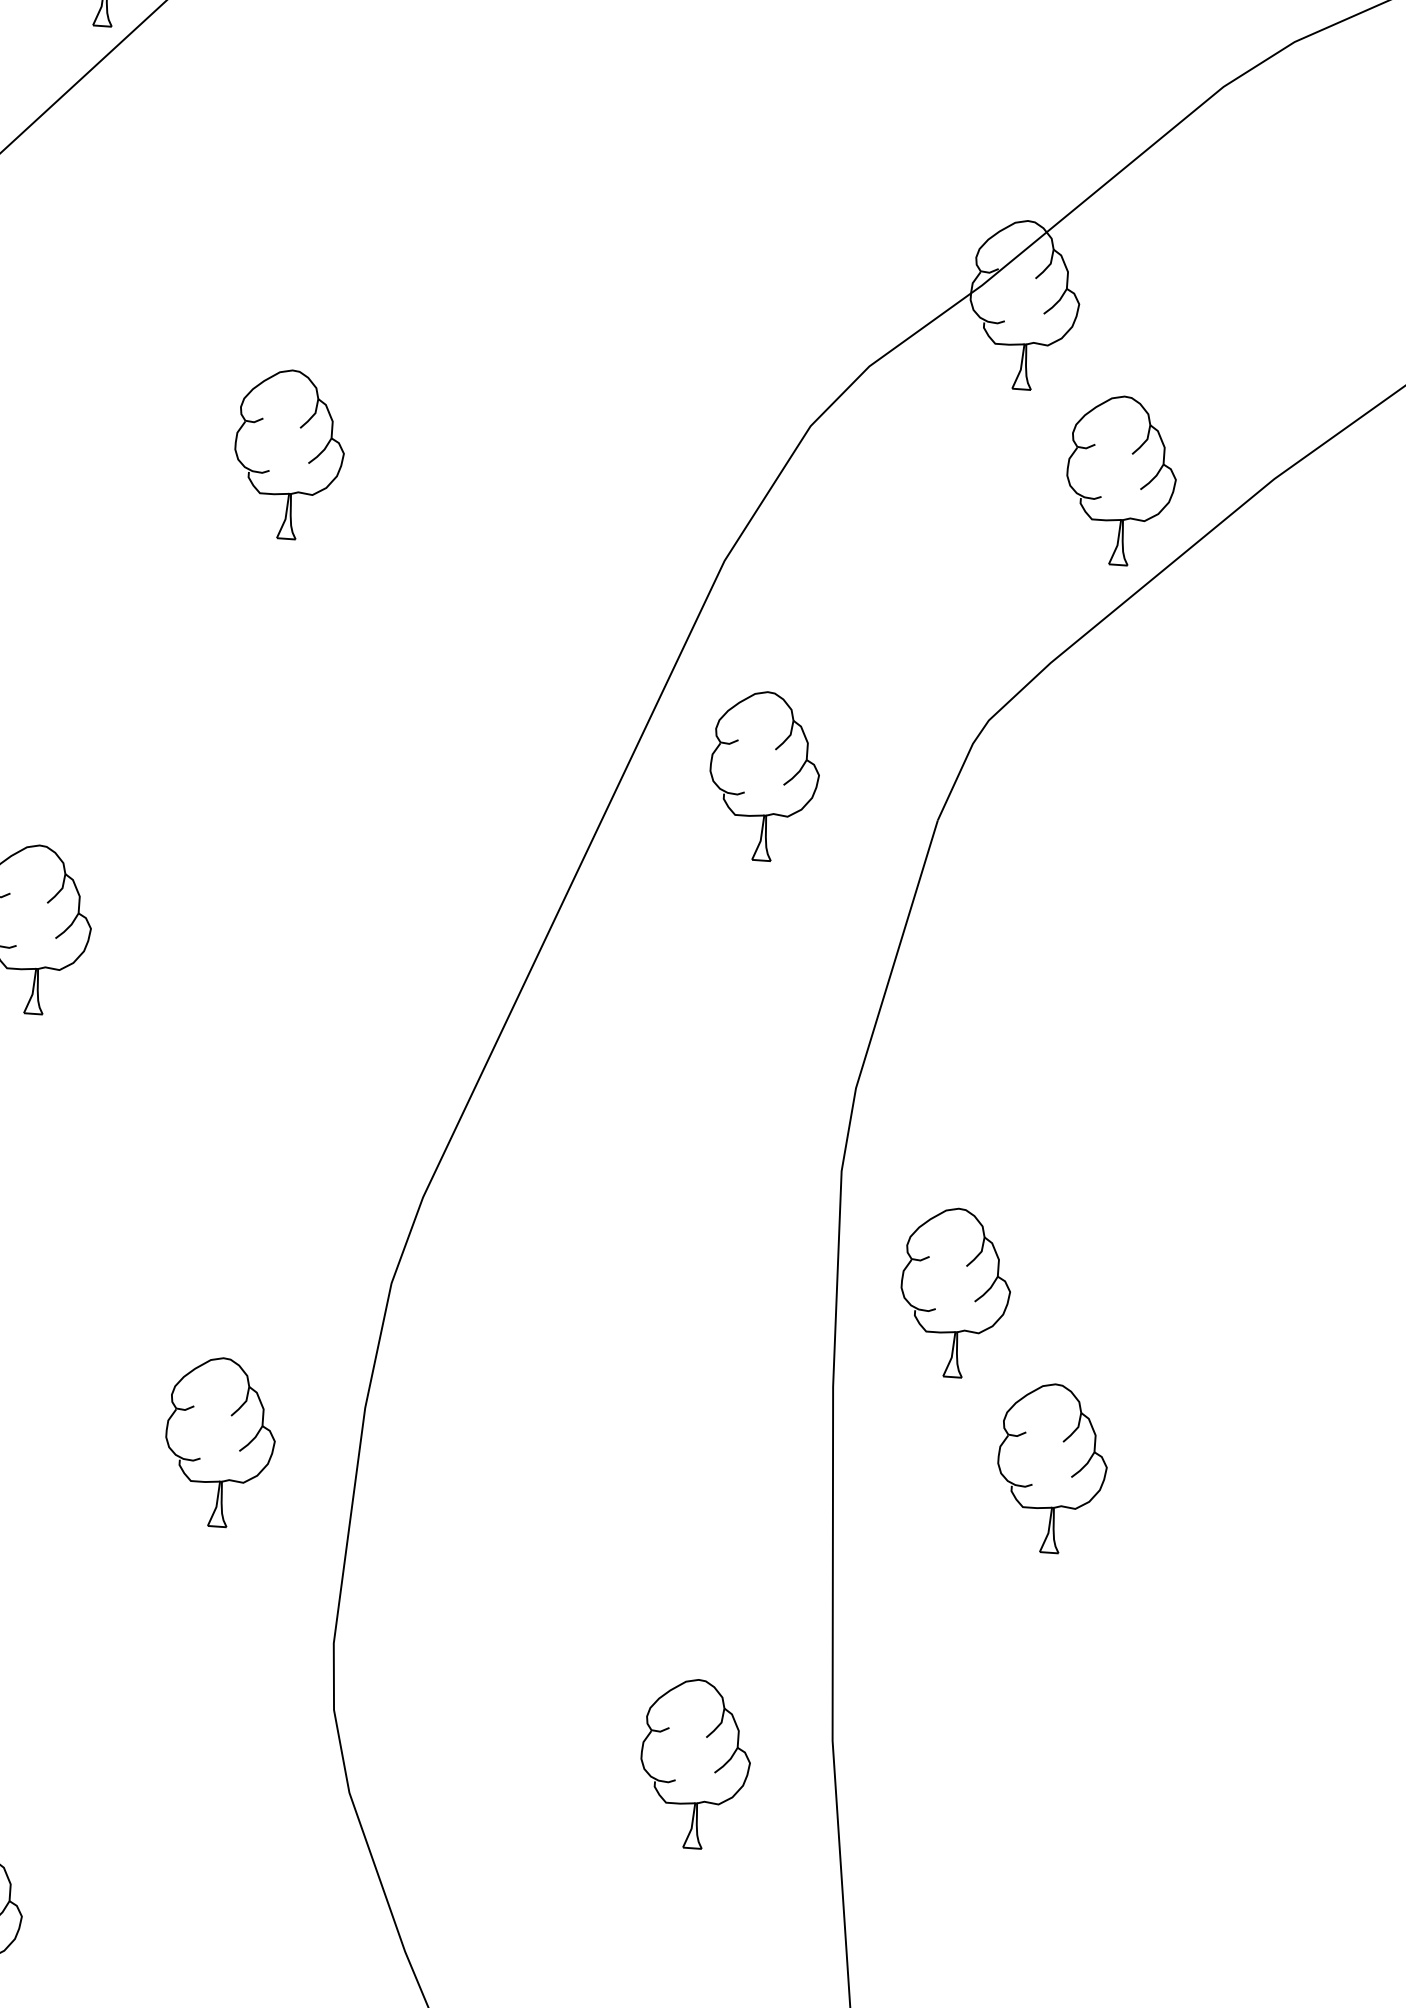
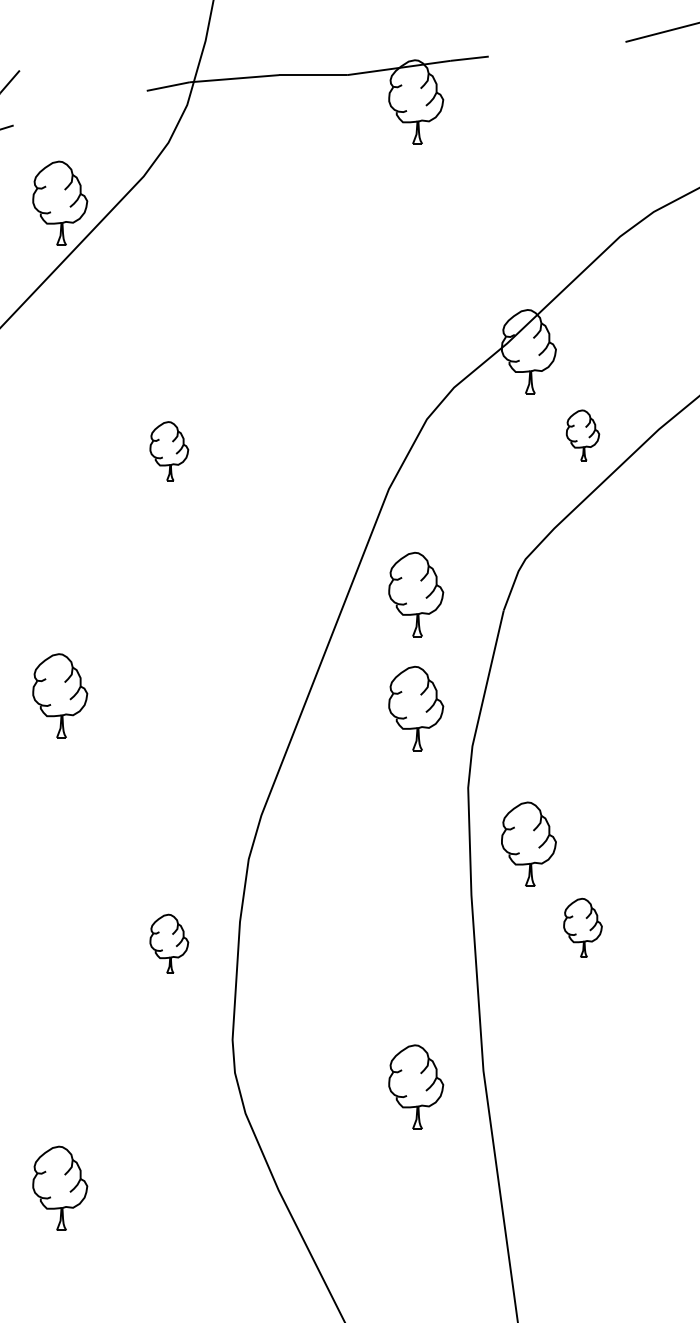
part: (289, 452) -> (169, 450), size x0.7
part: (1120, 480) -> (582, 435), size x0.6
part: (749, 1004) -> (416, 708), added
part: (220, 1441) -> (169, 943), size x0.7
part: (1051, 1467) -> (582, 927), size x0.7

